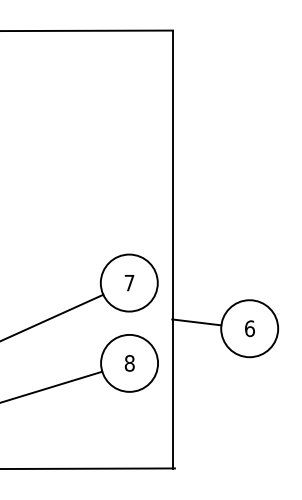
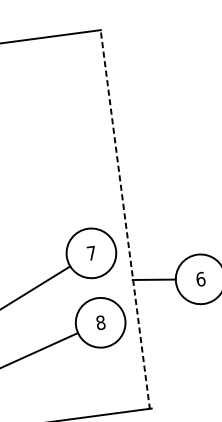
line: (172, 249) -> (125, 219), solid -> dashed

